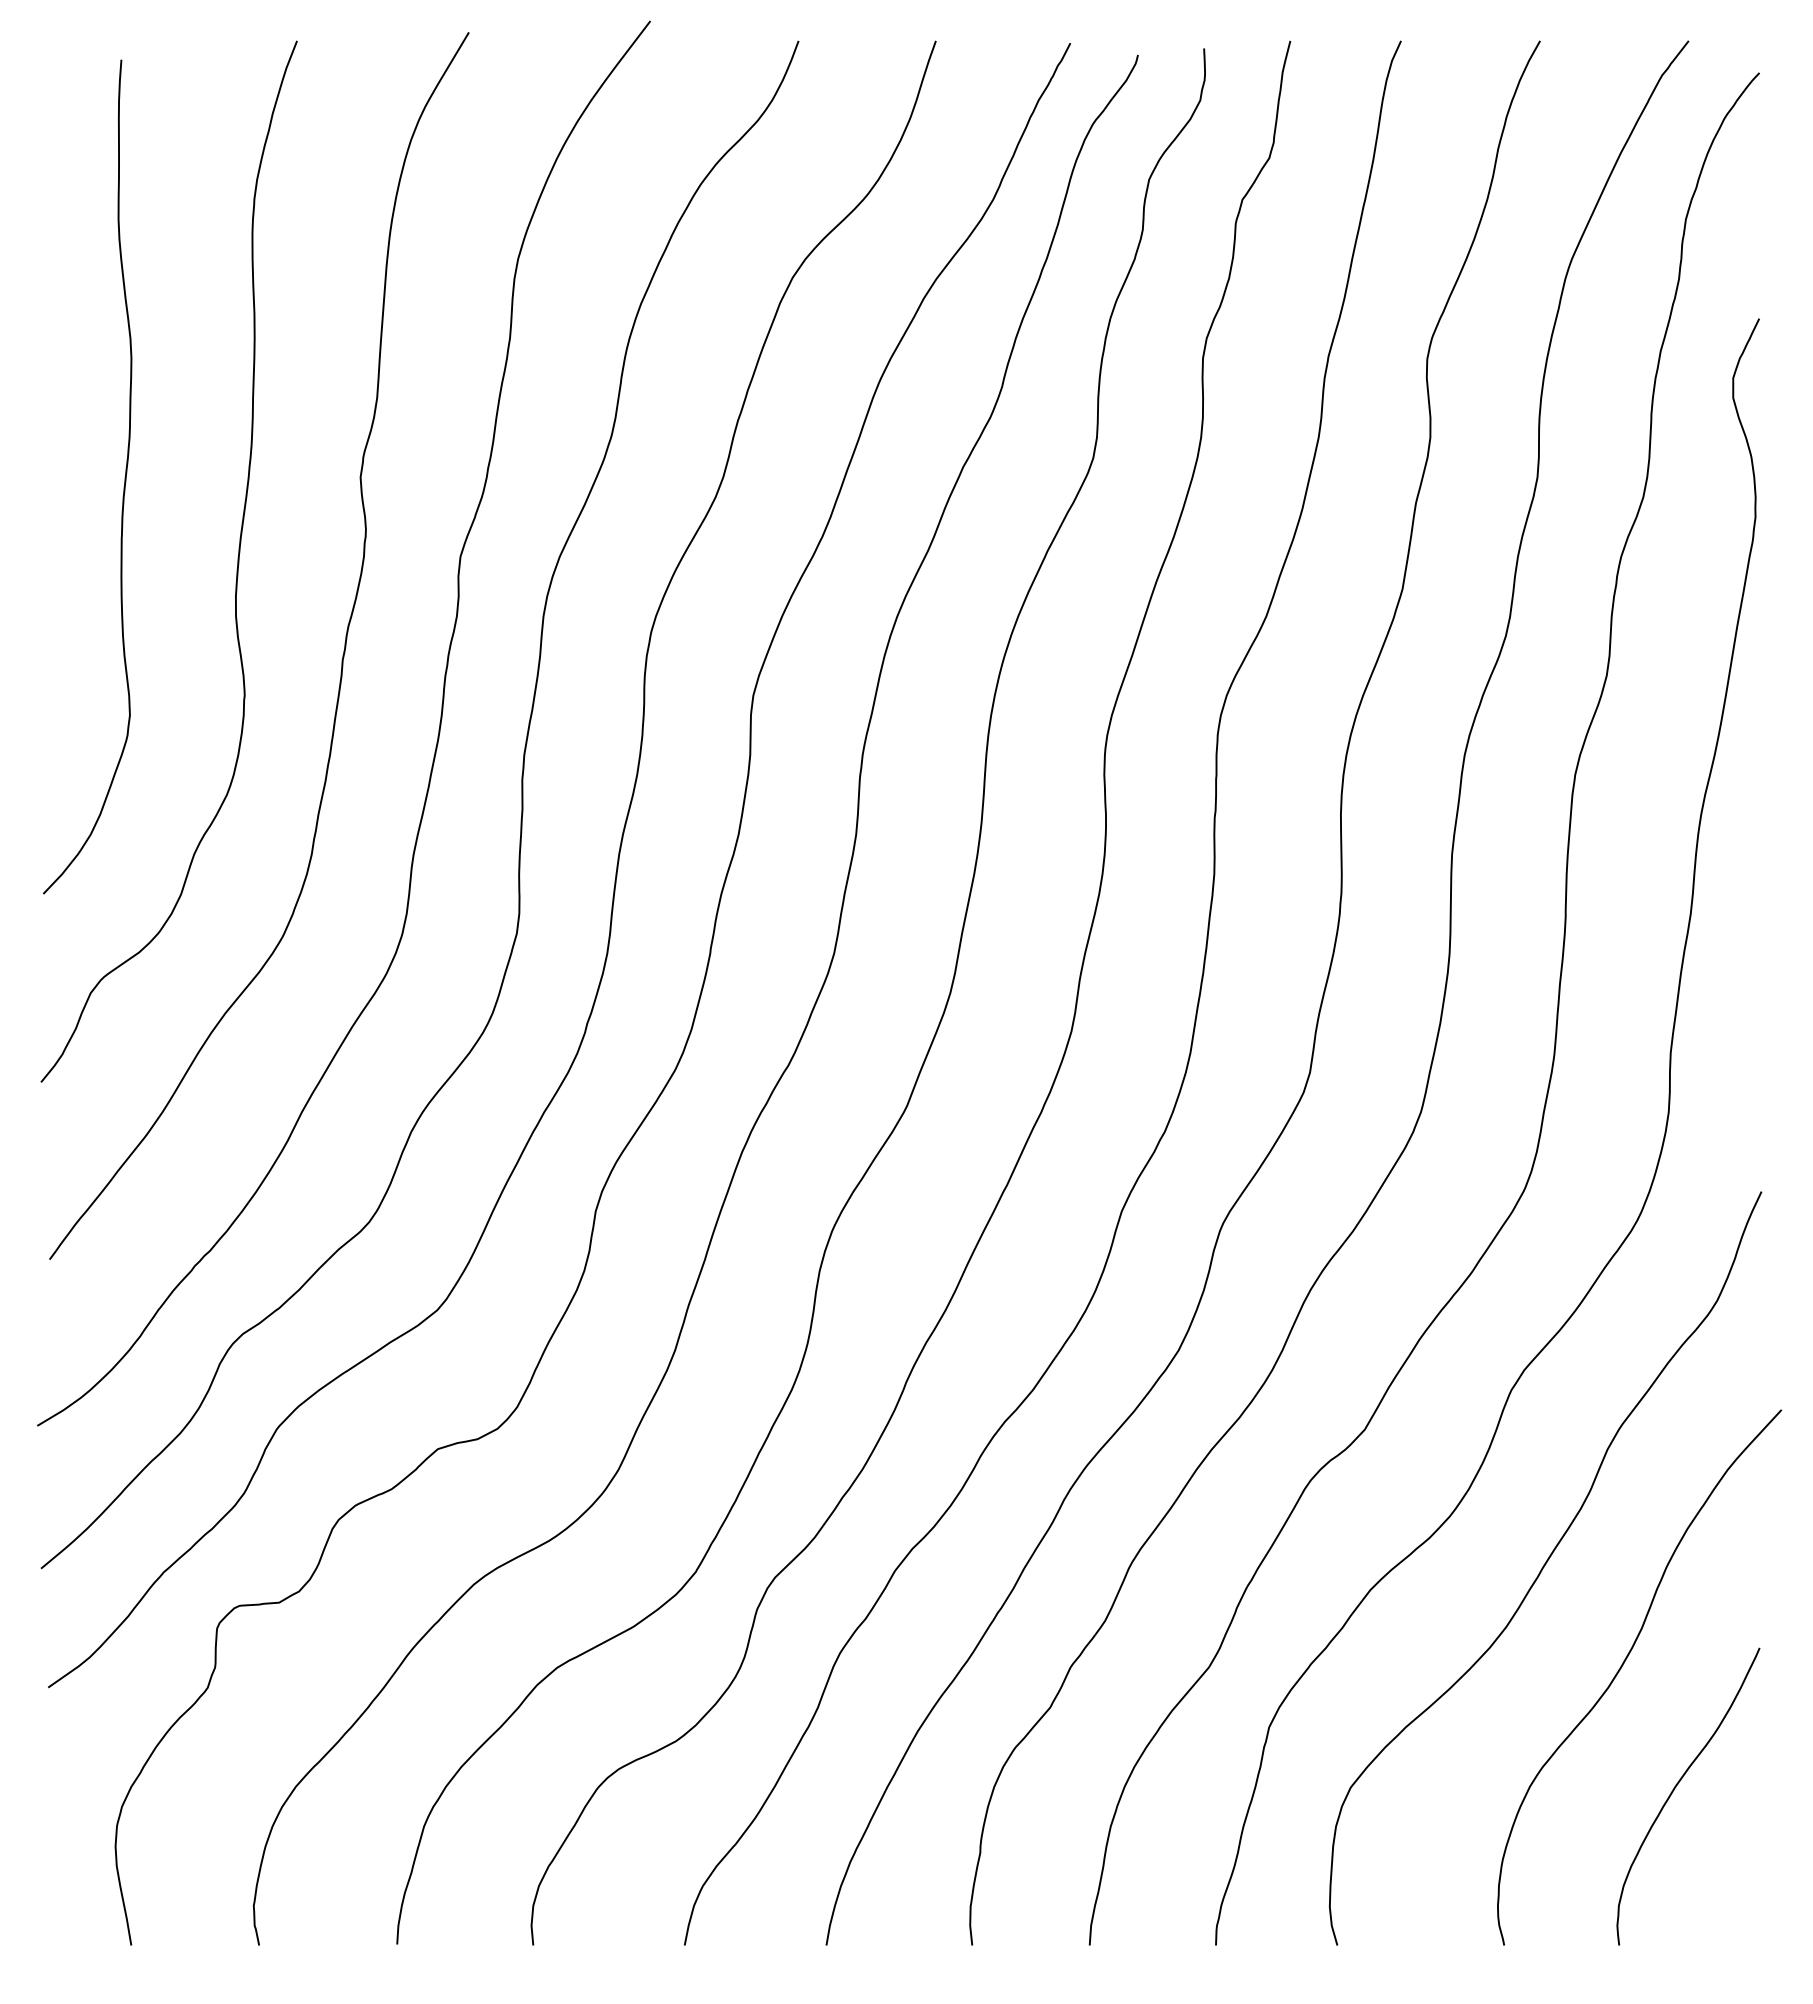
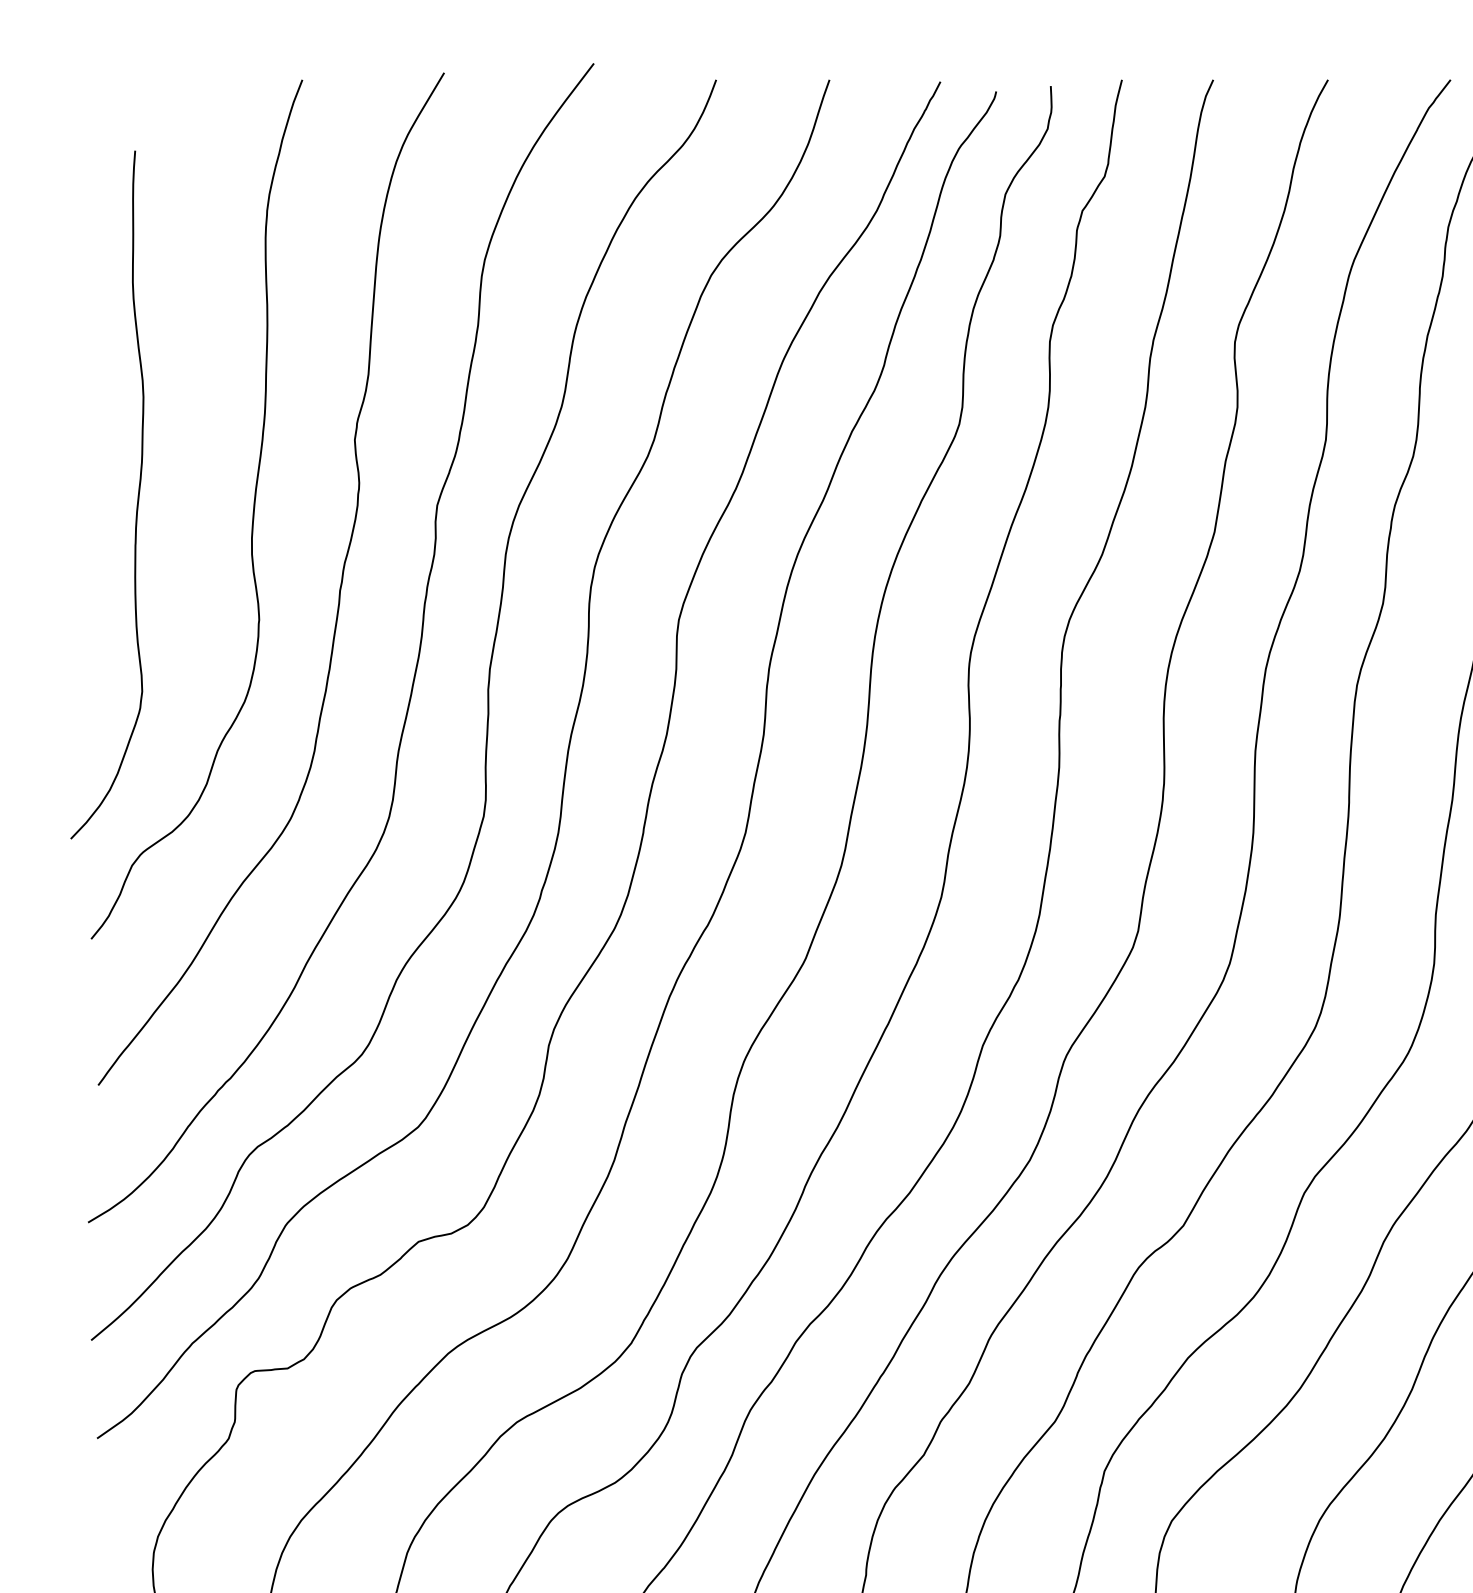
curve: (124, 477) -> (137, 495), moved

